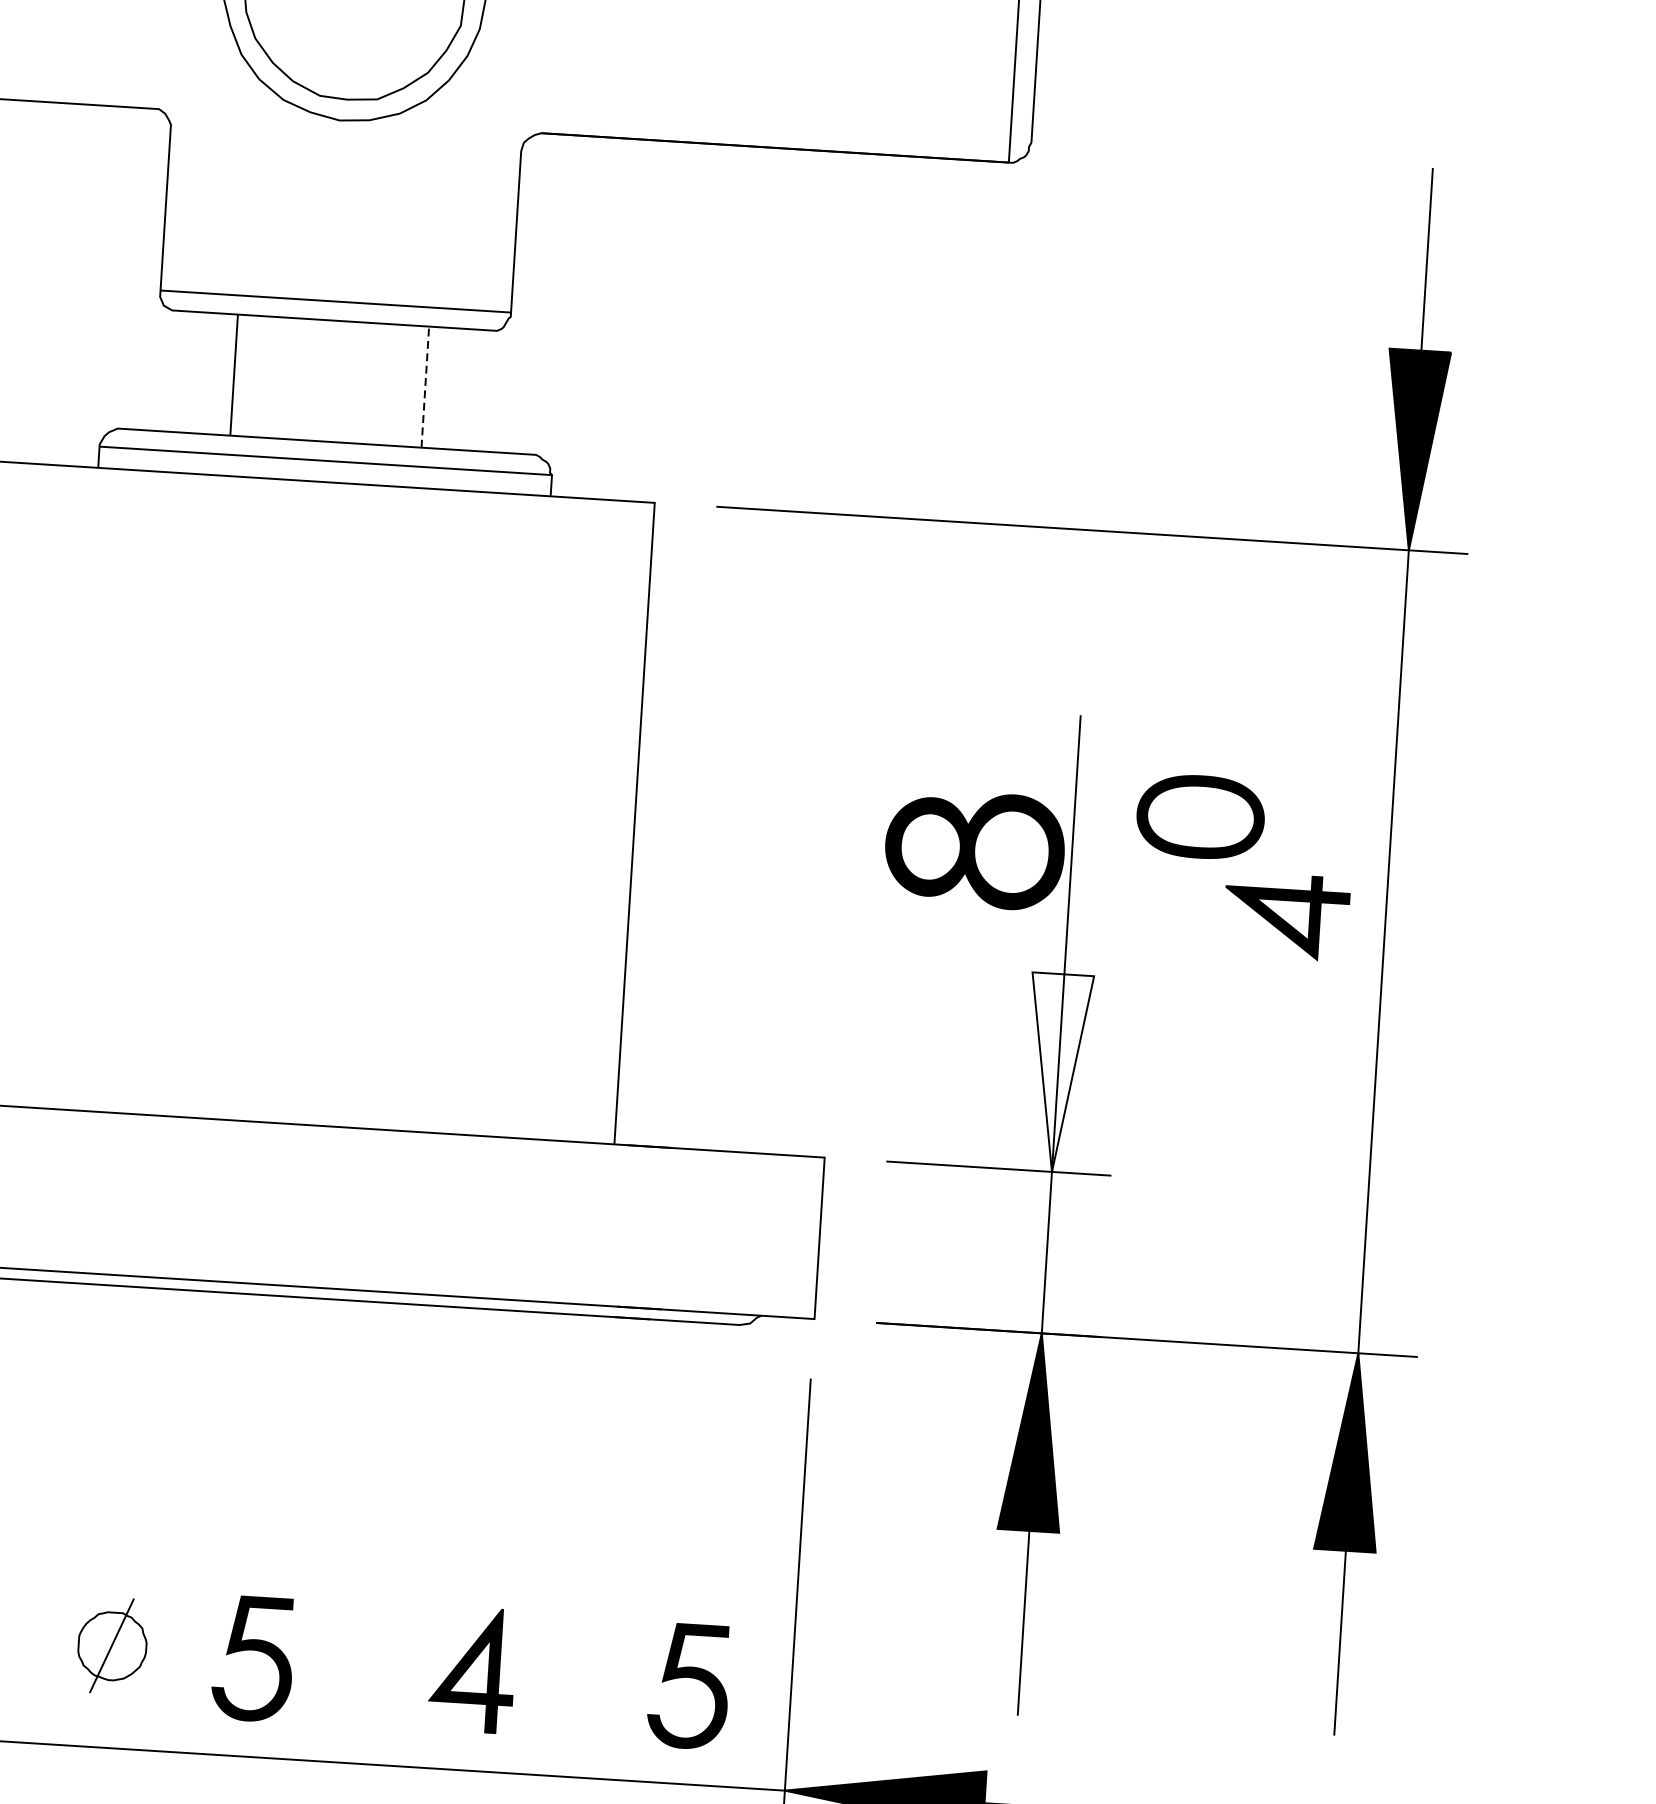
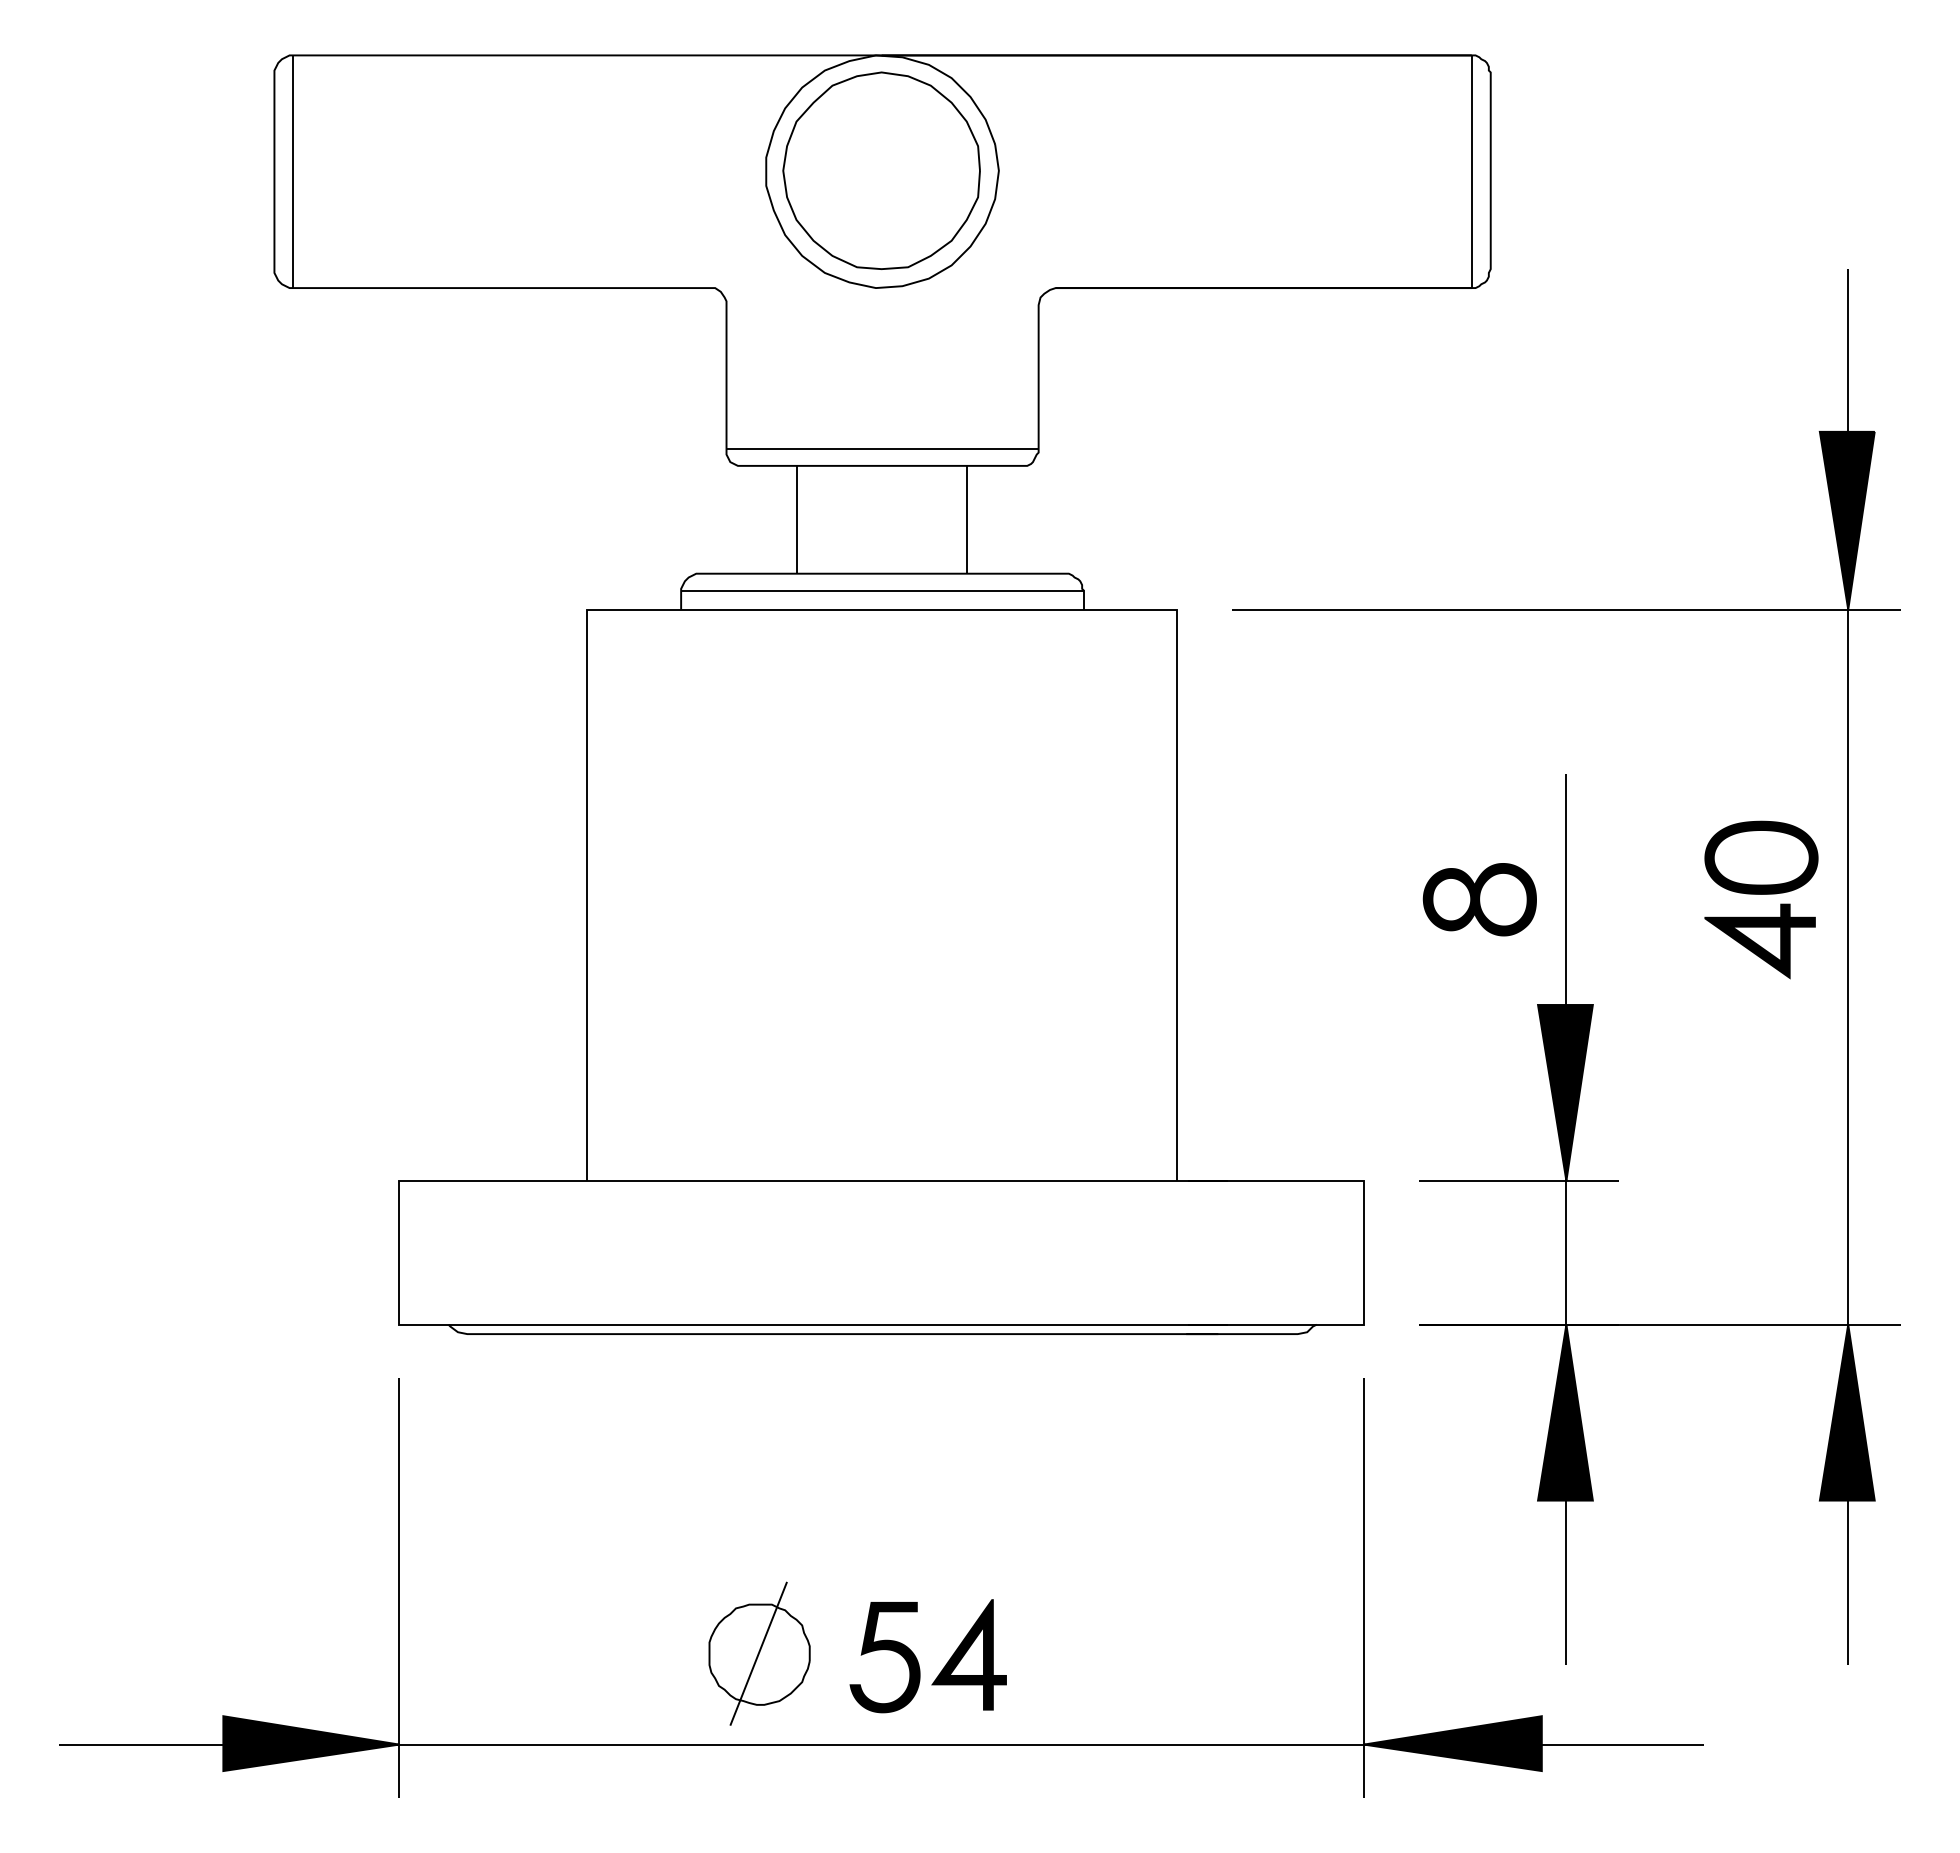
line: (425, 386) -> (966, 519), dashed -> solid
part: (1200, 816) -> (1761, 857), moved
part: (974, 849) -> (1479, 899), size x0.71
fill: (1057, 1072) -> (1565, 1092), added
part: (112, 1645) -> (759, 1653), size x1.67
part: (471, 1669) -> (968, 1654), moved
part: (691, 1678) -> (1274, 1650), removed

